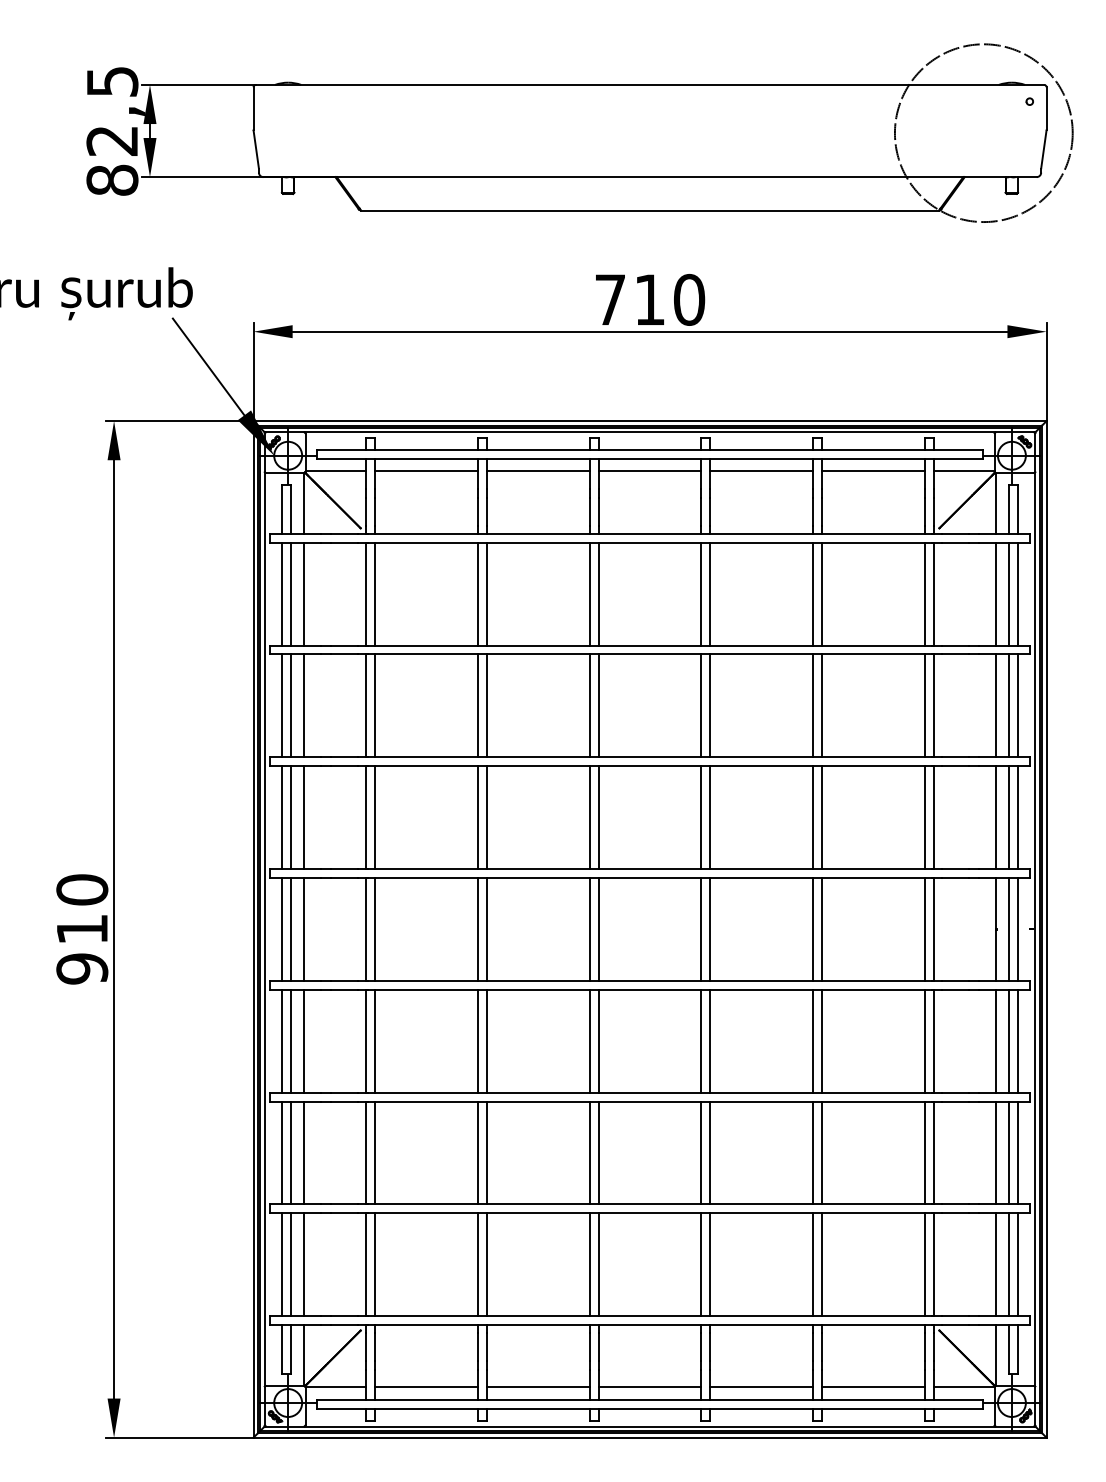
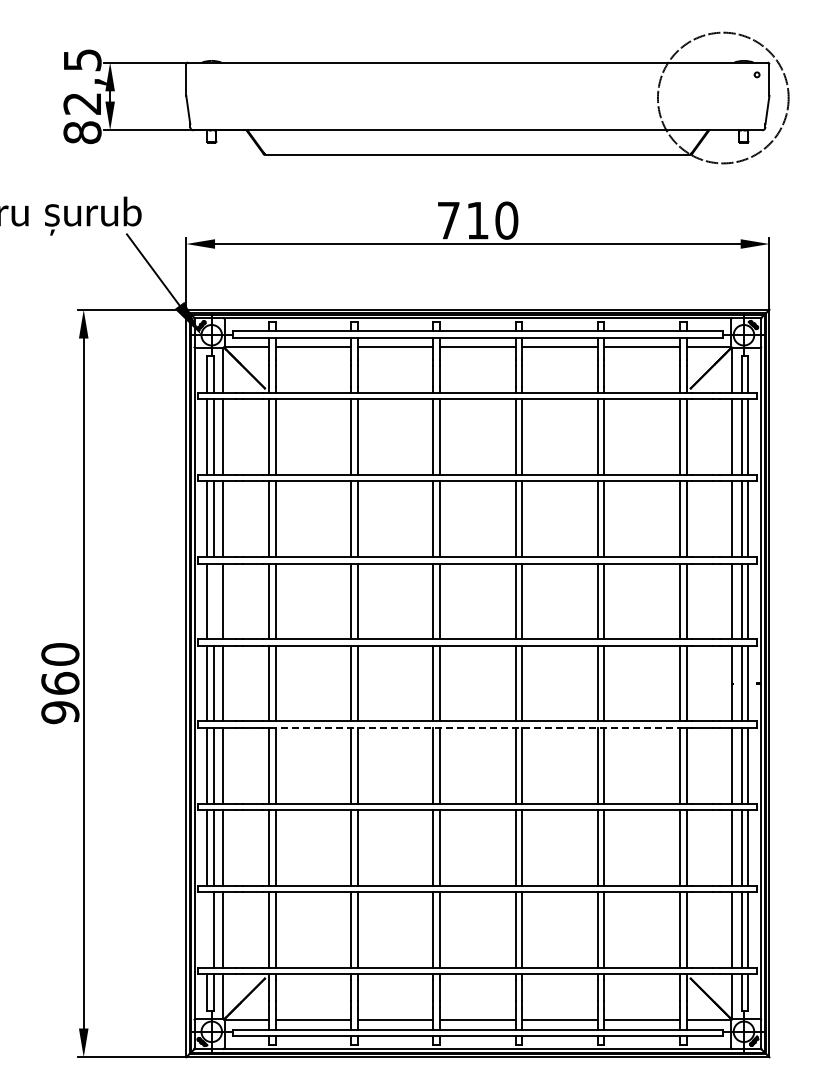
line: (291, 817) -> (214, 601), removed
text: (82, 929) -> (60, 683), 910 -> 960
line: (649, 989) -> (477, 727), solid -> dashed
line: (282, 1263) -> (207, 929), removed

